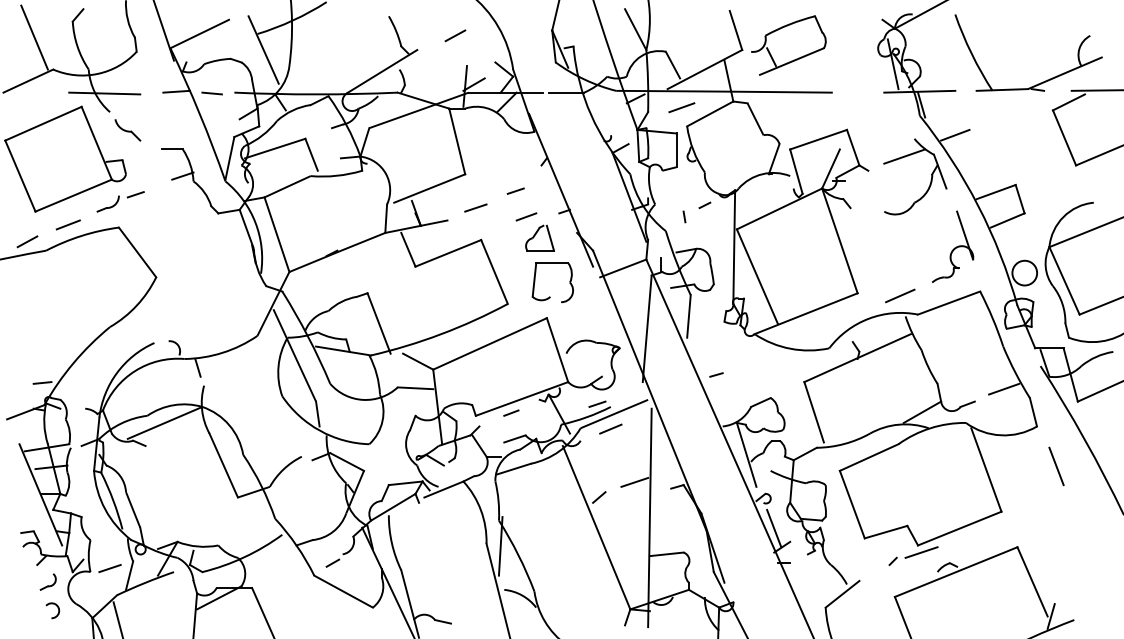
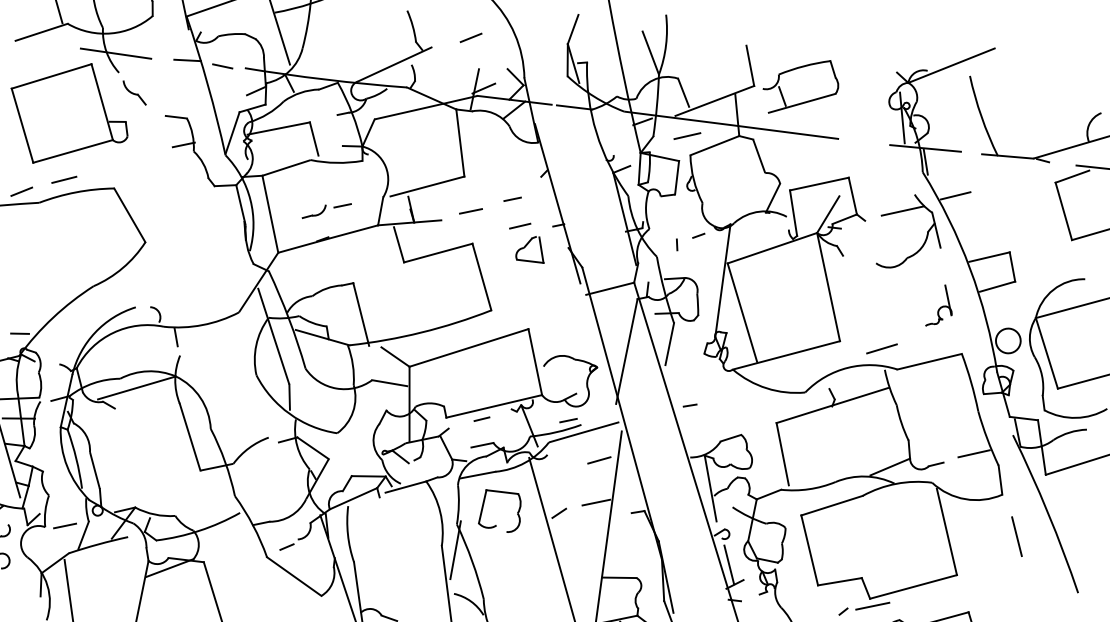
part: (120, 201) -> (326, 210), moved
part: (953, 246) -> (940, 306), size x0.6
part: (550, 296) -> (496, 525), moved
line: (610, 428) -> (599, 459), moved

